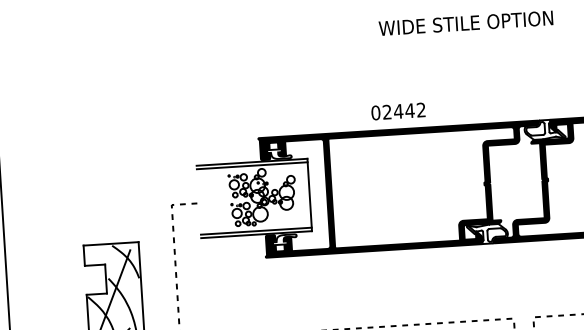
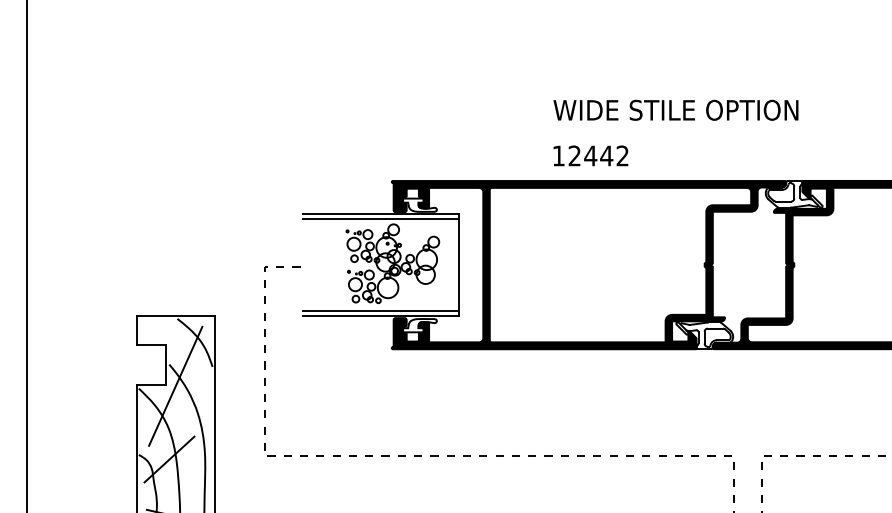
text: (465, 22) -> (675, 109), moved
text: (375, 112) -> (558, 155), 02442 -> 12442

